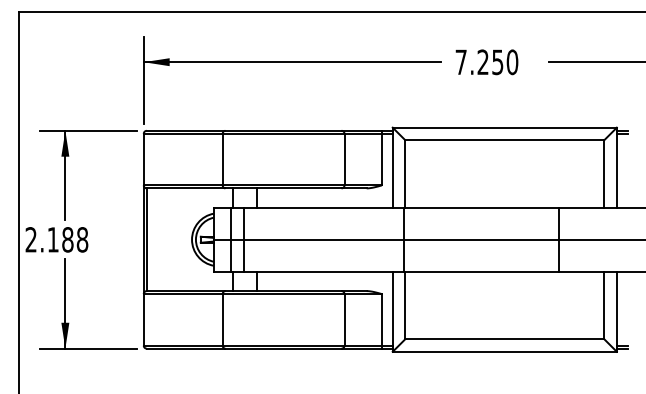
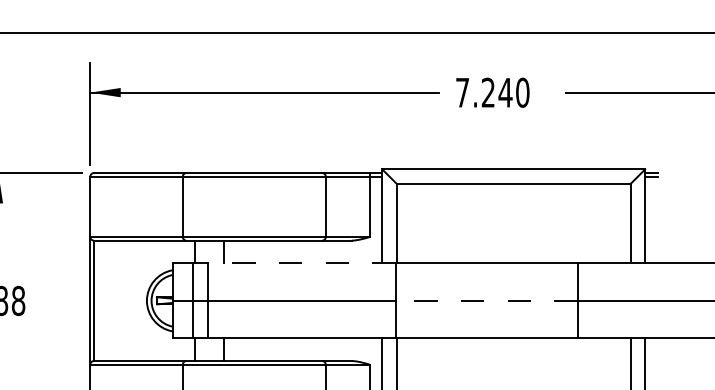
text: (497, 62) -> (505, 92), 7.250 -> 7.240
line: (323, 207) -> (301, 263), solid -> dashed
line: (481, 239) -> (486, 300), solid -> dashed

